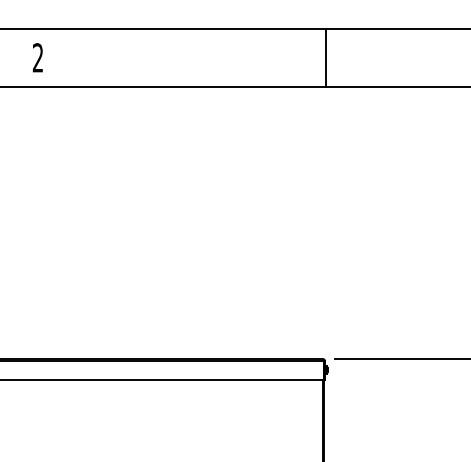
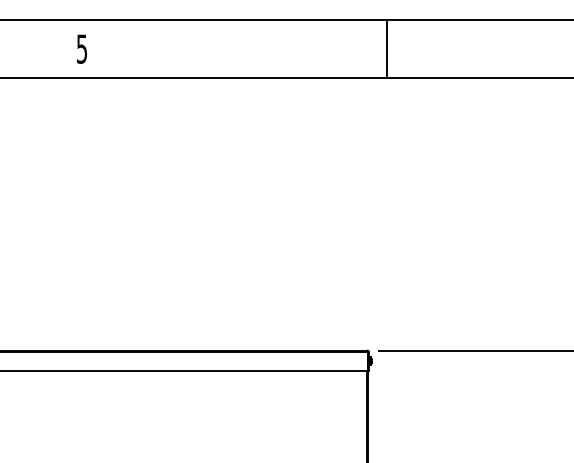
text: (37, 57) -> (81, 48), 2 -> 5
line: (325, 57) -> (386, 48), moved

